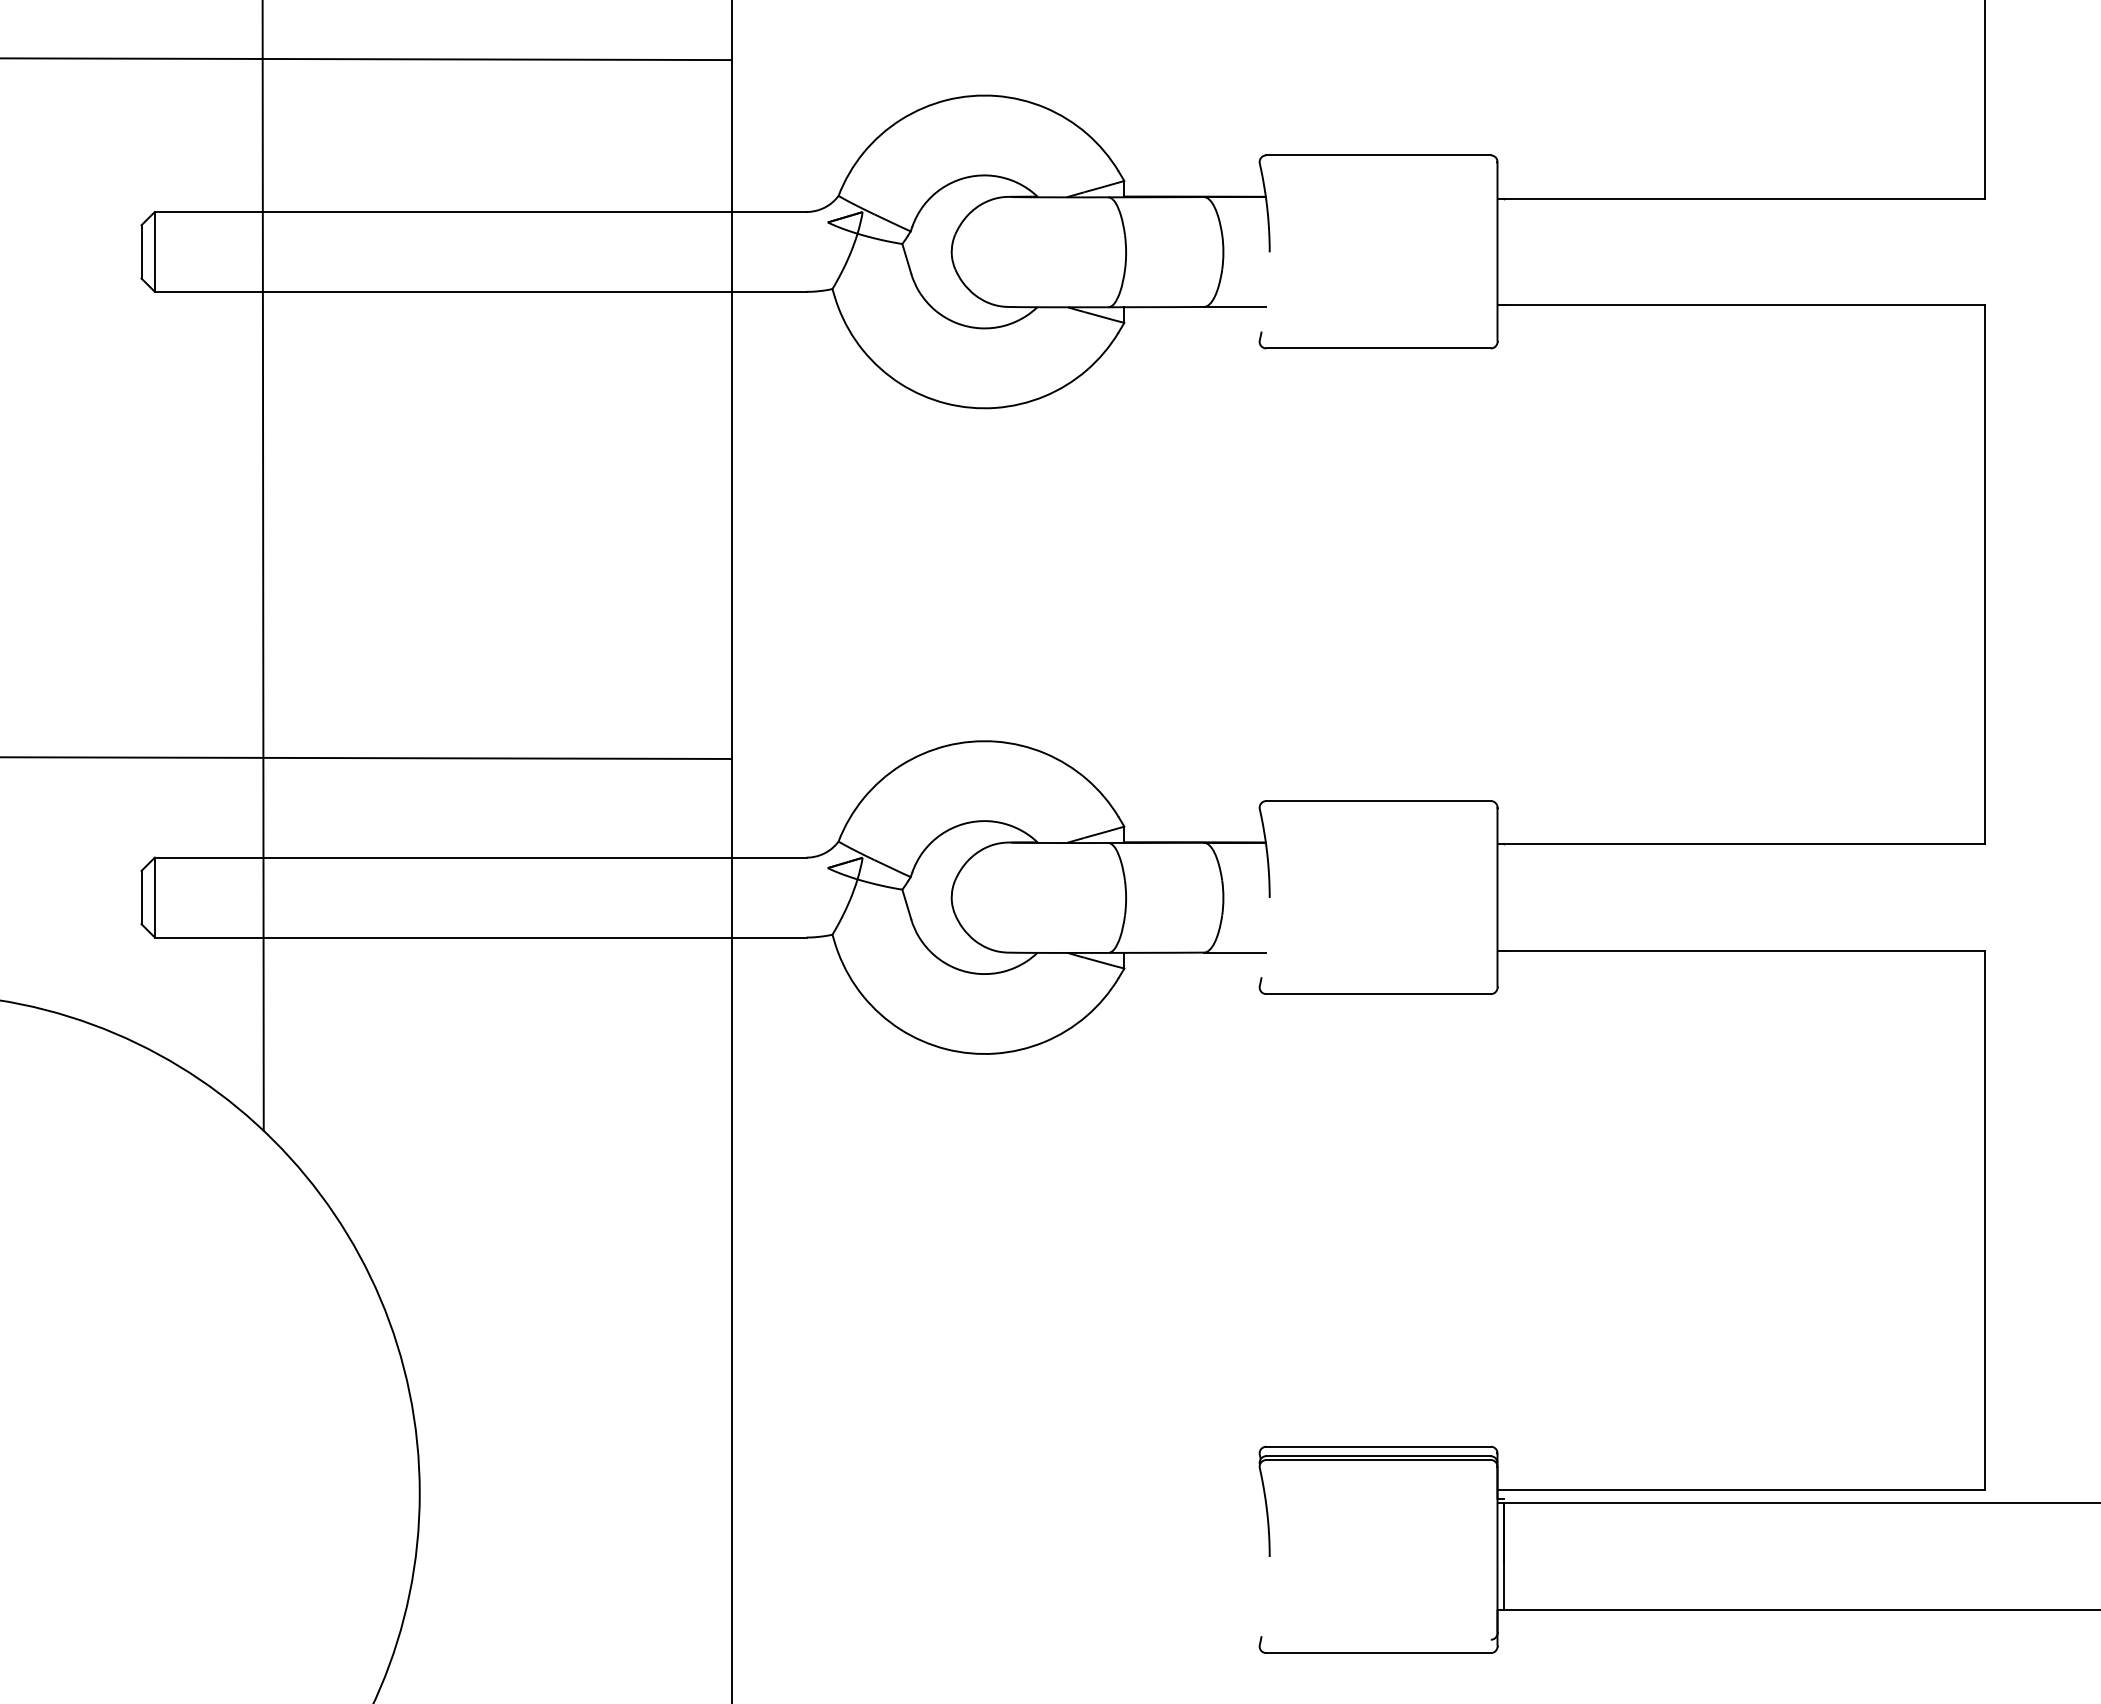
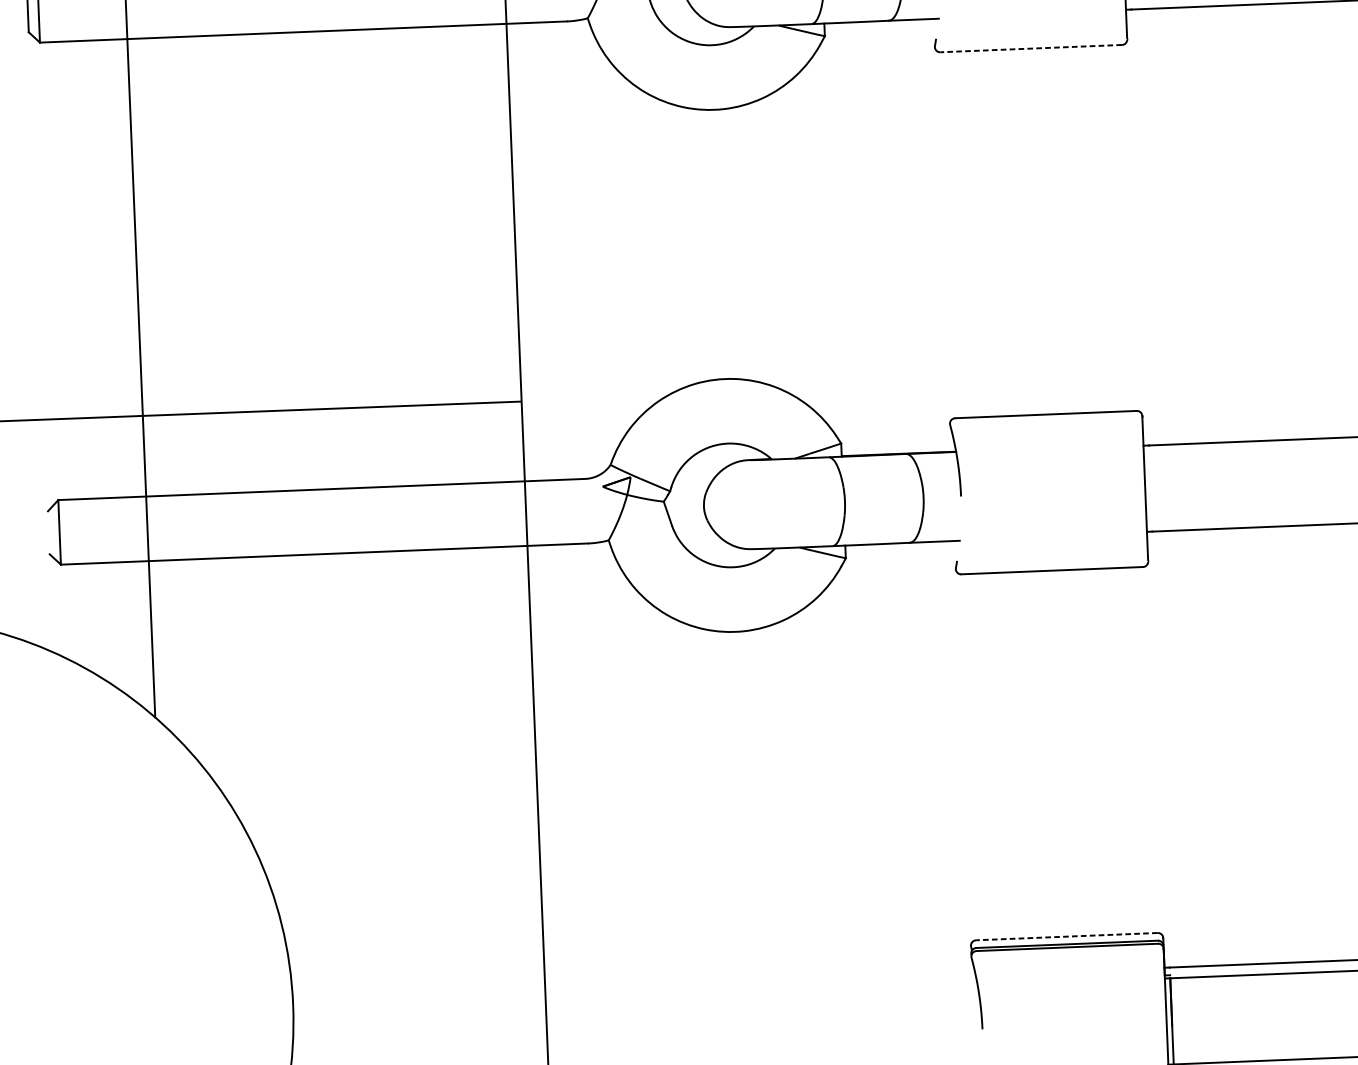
line: (1378, 348) -> (1031, 48), solid -> dashed
line: (141, 897) -> (48, 532), removed
line: (1378, 1446) -> (1066, 936), solid -> dashed

